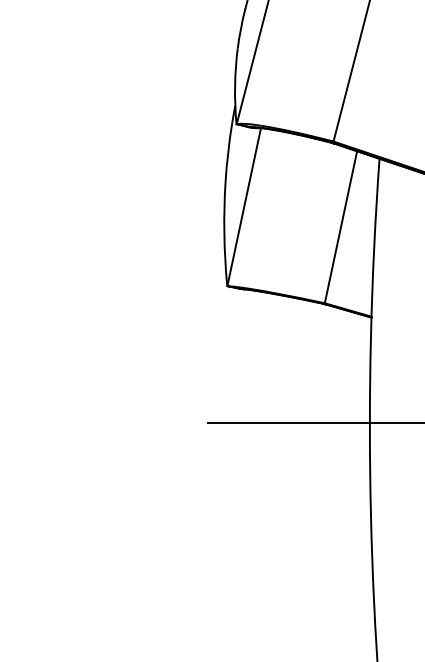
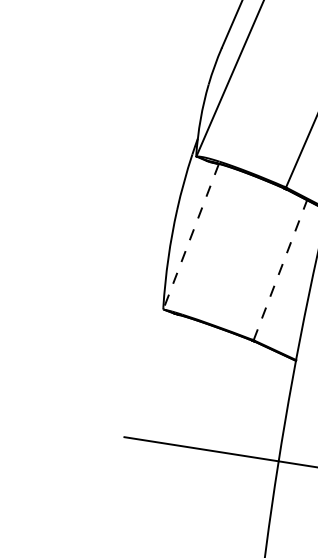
line: (244, 207) -> (191, 237), solid -> dashed
line: (340, 227) -> (279, 270), solid -> dashed

